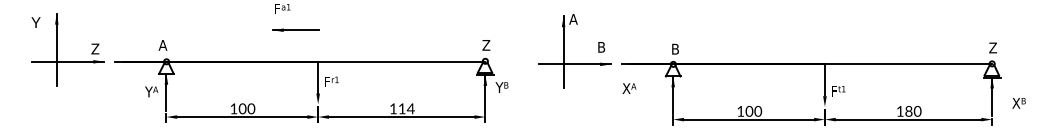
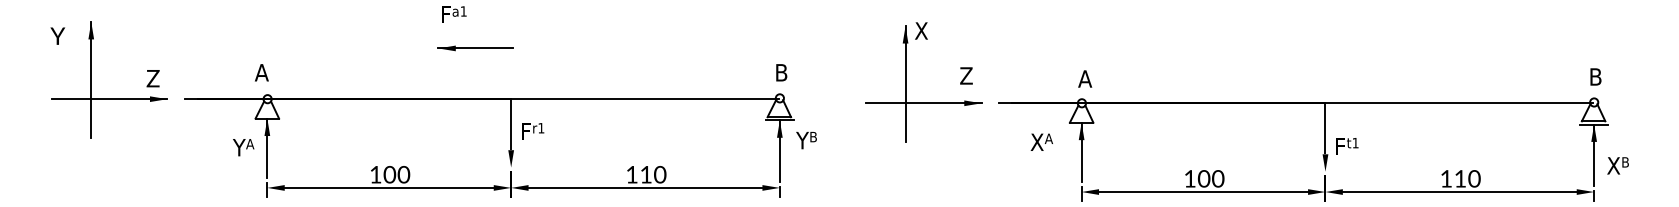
text: (573, 19) -> (921, 31), A -> X
text: (486, 45) -> (781, 72), Z -> B
text: (601, 47) -> (966, 76), B -> Z
text: (992, 47) -> (1594, 76), Z -> B
text: (675, 48) -> (1085, 77), B -> A
text: (629, 88) -> (1041, 142), moved
text: (1018, 103) -> (1617, 166), moved
text: (410, 108) -> (659, 174), 114 -> 110
text: (908, 111) -> (1459, 179), 180 -> 110

